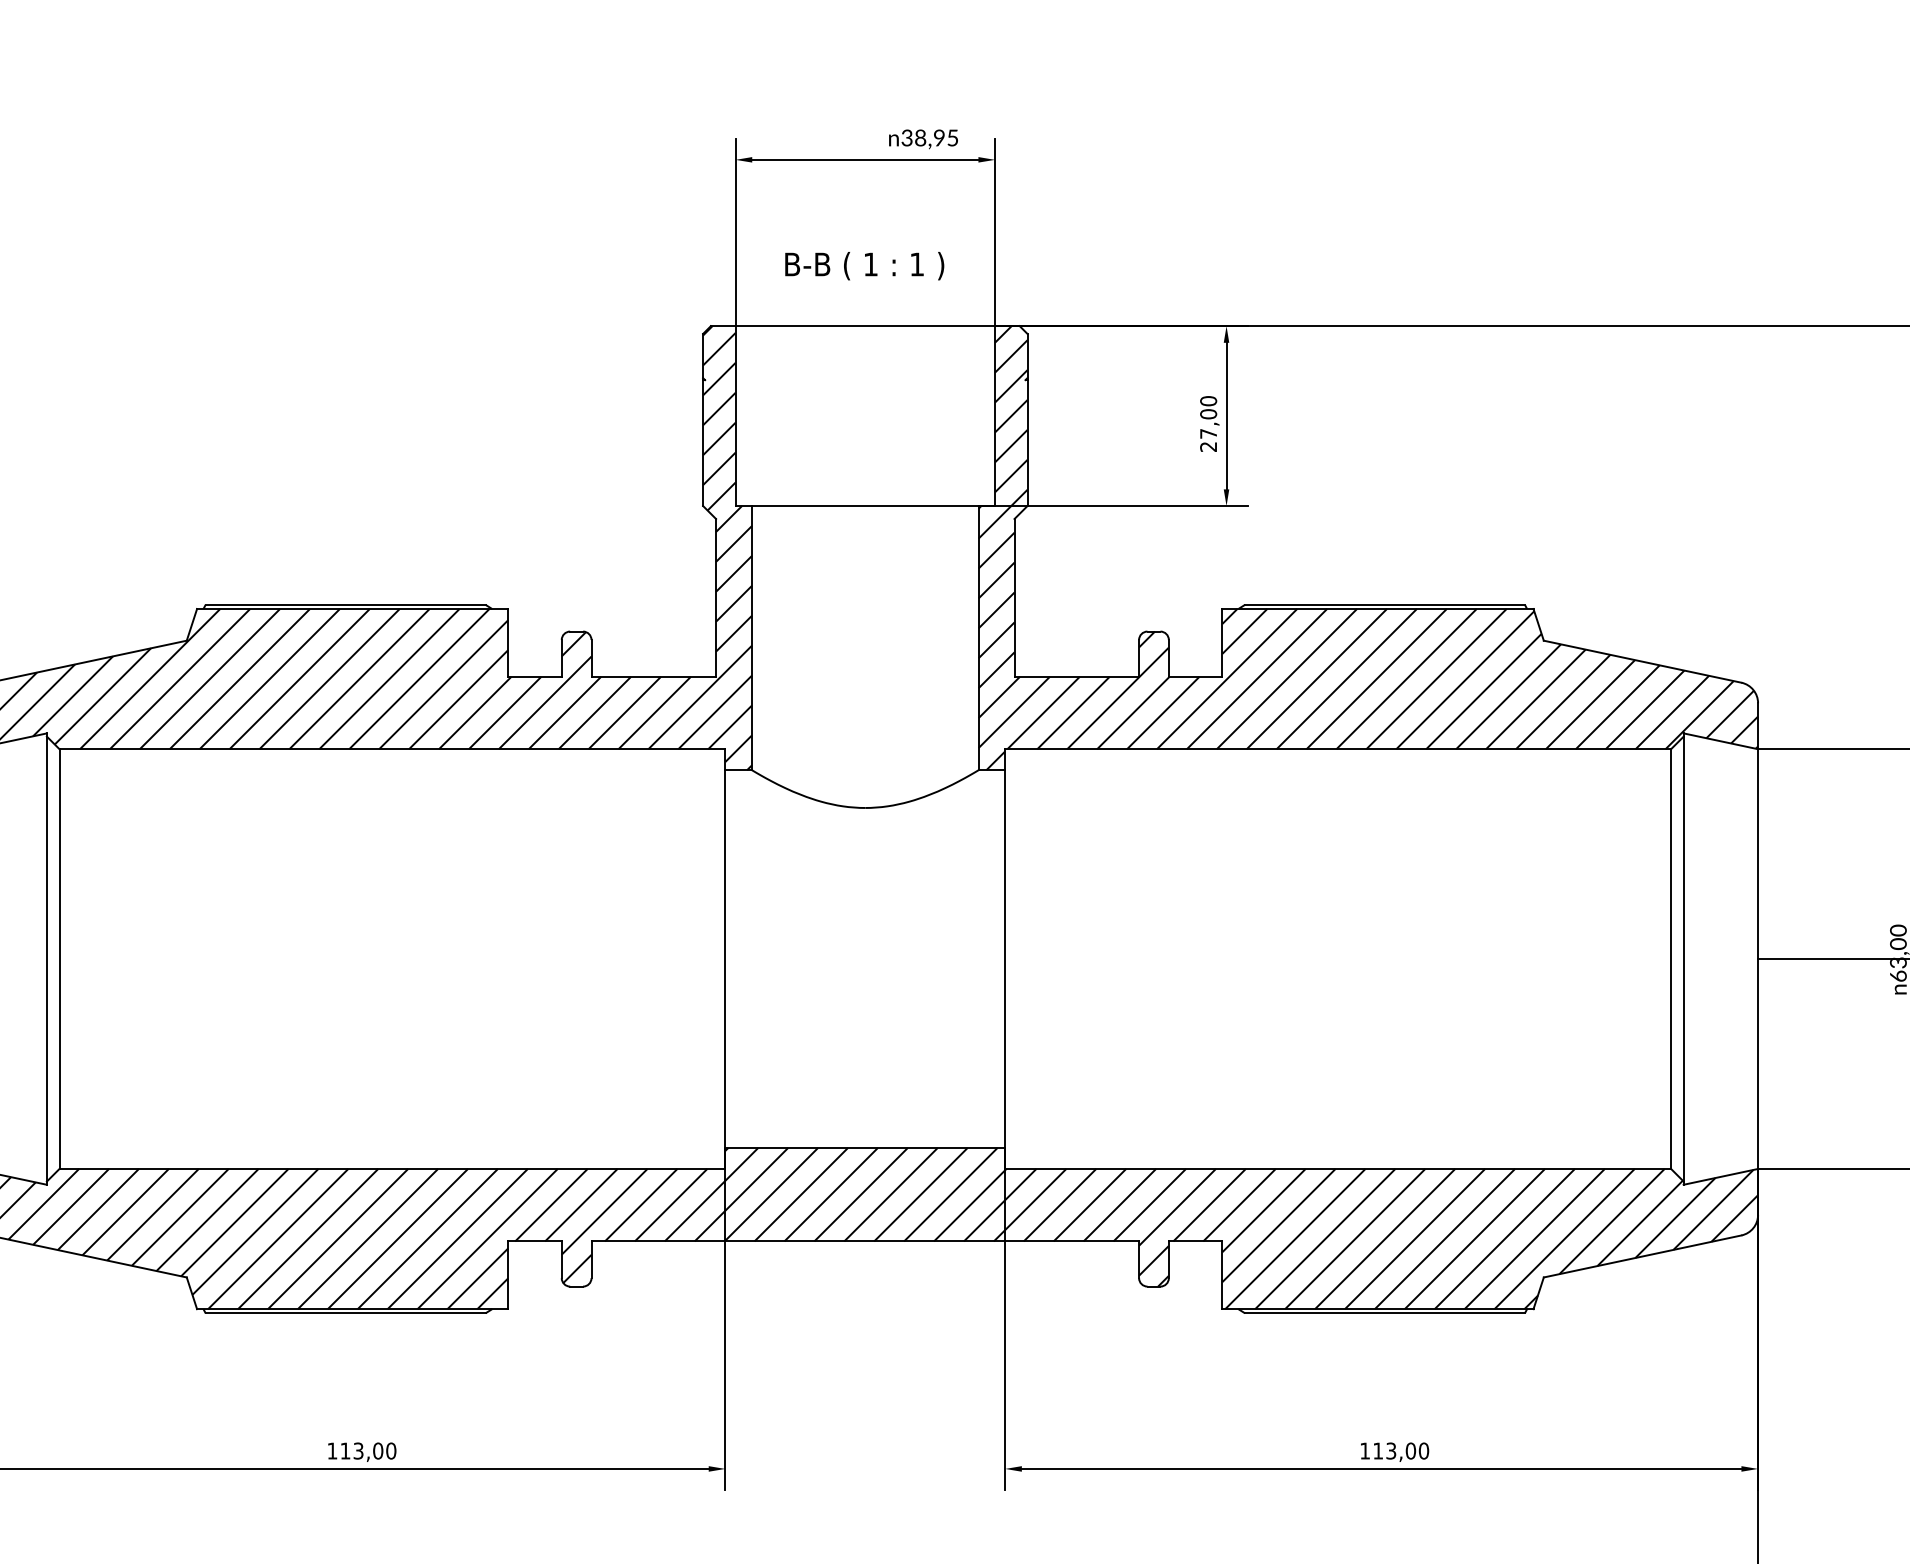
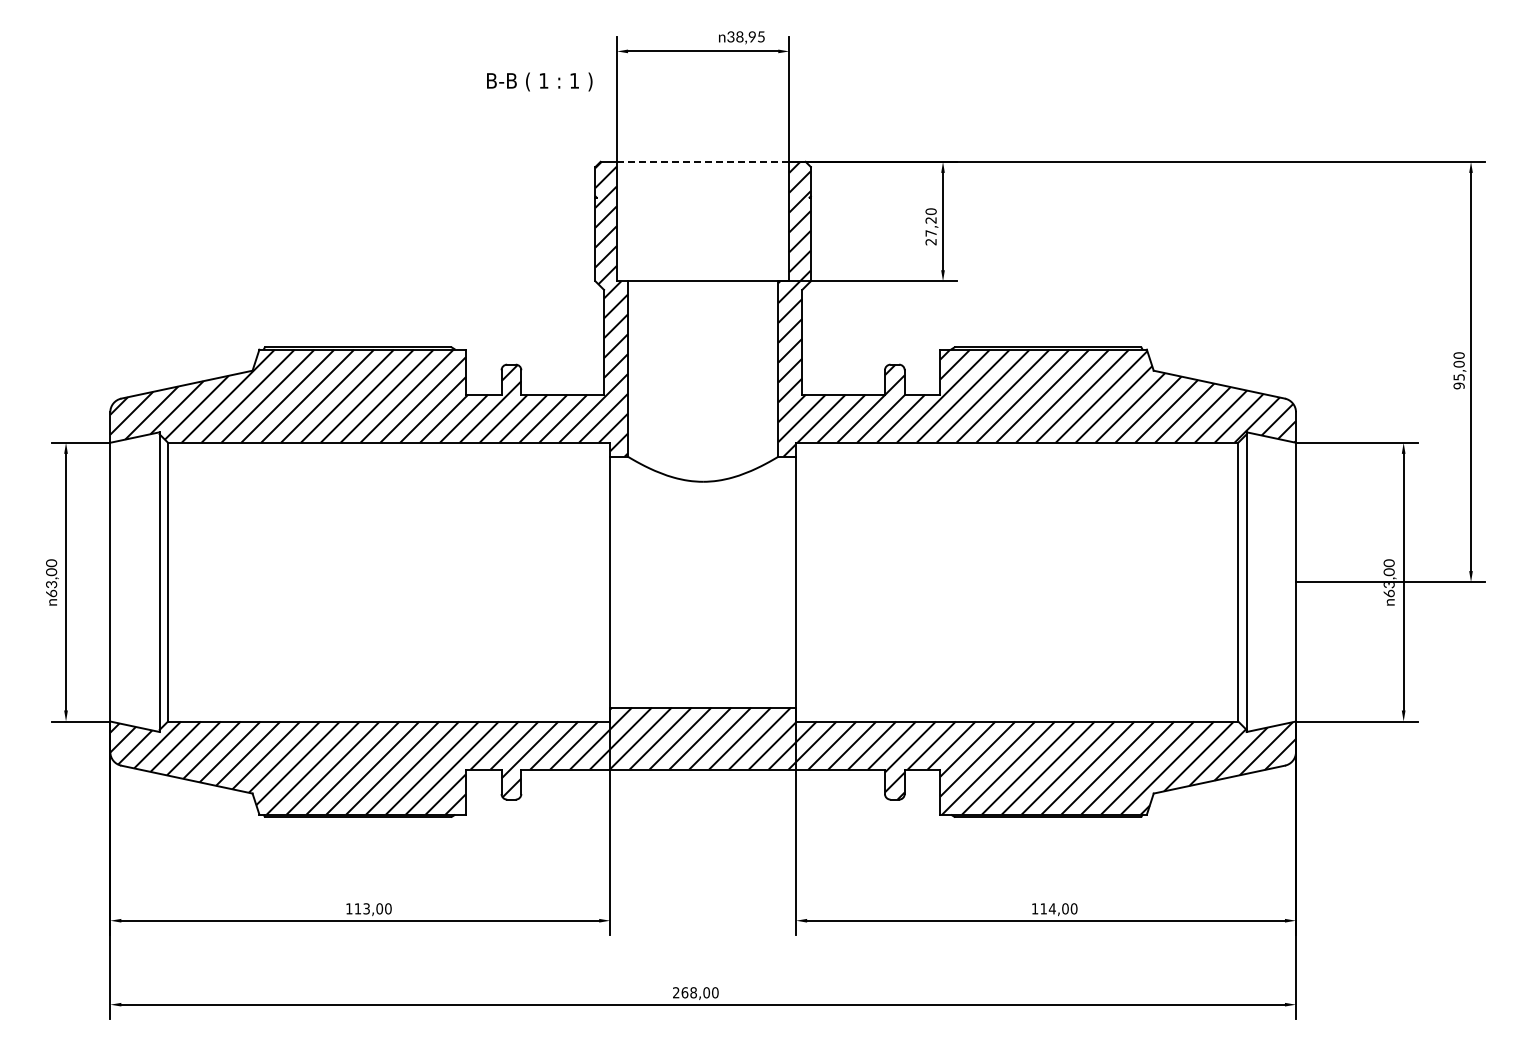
text: (864, 265) -> (539, 81), moved
line: (864, 325) -> (702, 161), solid -> dashed
text: (1207, 414) -> (930, 220), 27,00 -> 27,20
text: (1389, 1450) -> (1051, 908), 113,00 -> 114,00

